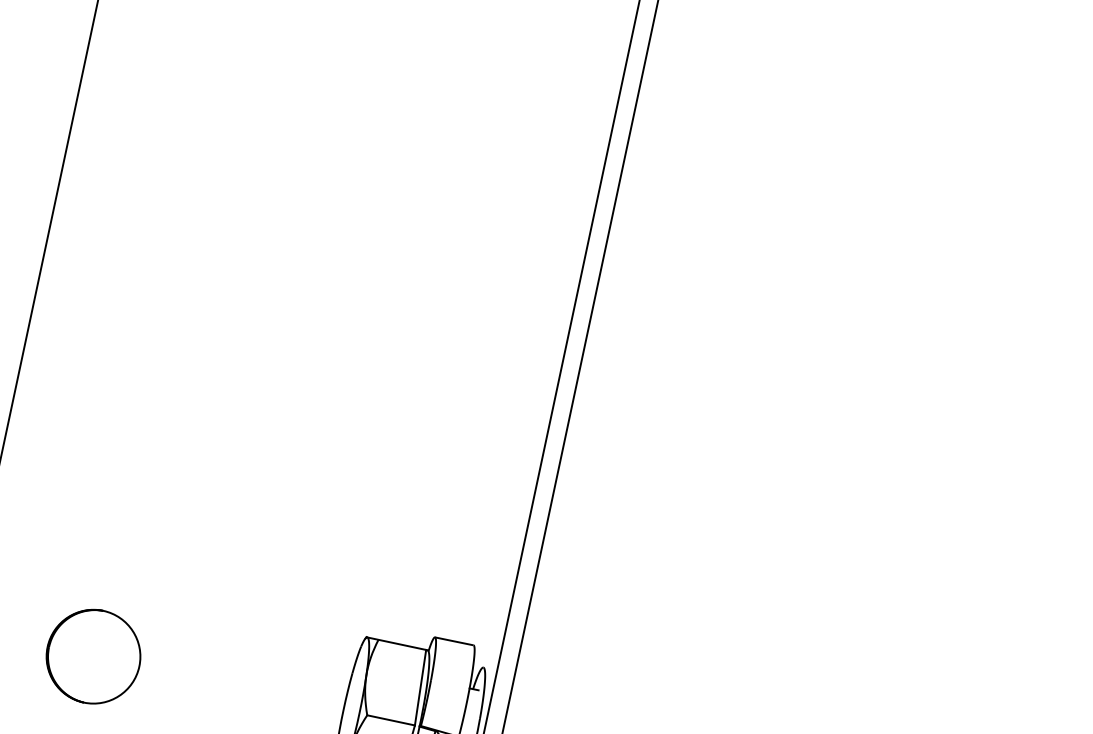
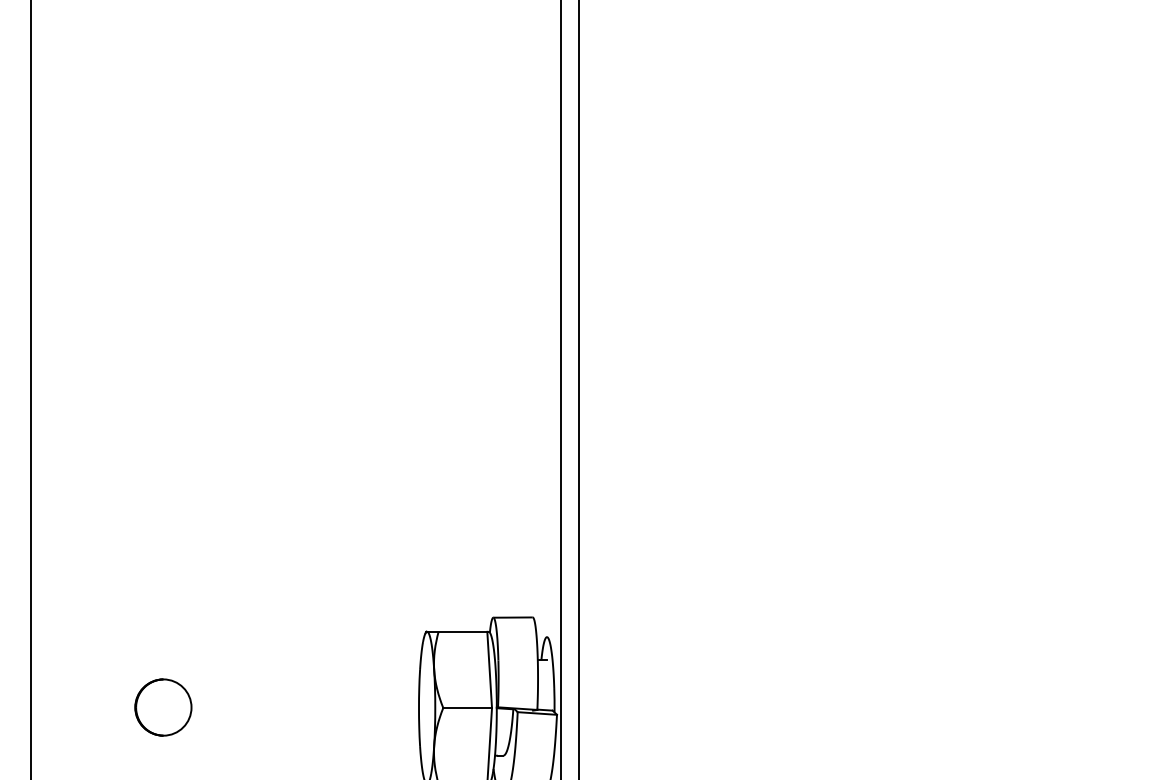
part: (93, 656) -> (163, 707), size x0.6

